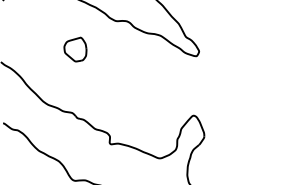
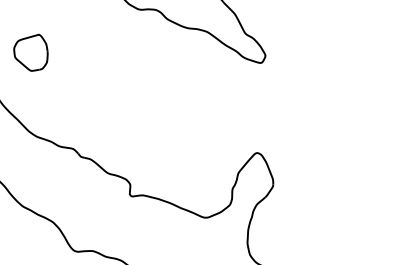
part: (75, 49) -> (31, 52), moved

